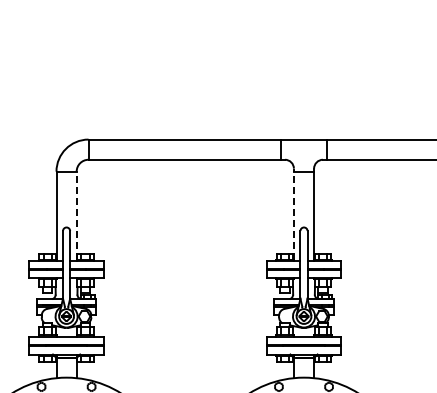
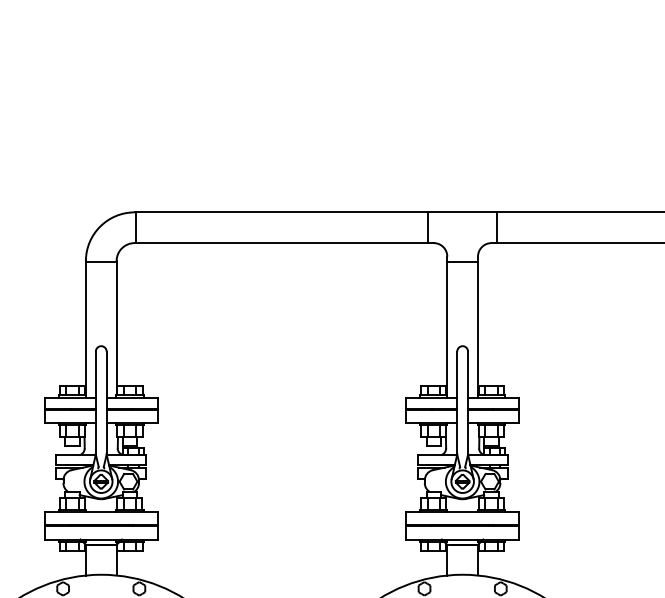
line: (293, 214) -> (446, 326), dashed -> solid
line: (76, 215) -> (116, 327), dashed -> solid

